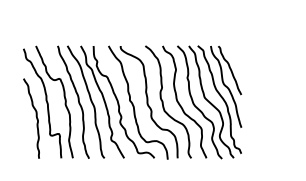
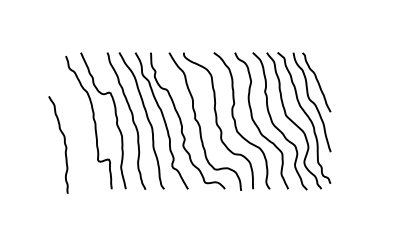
curve: (36, 118) -> (64, 144), moved

